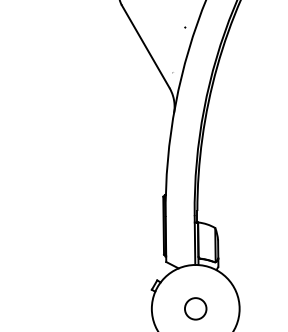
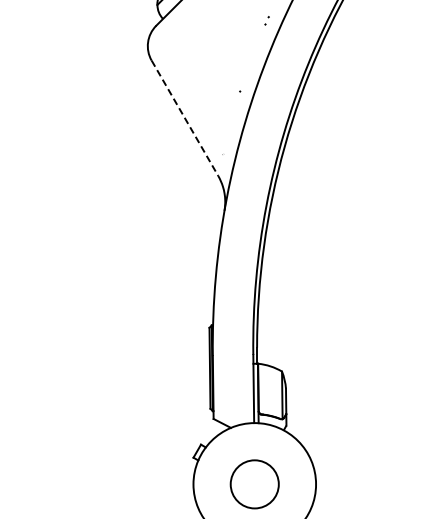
line: (145, 46) -> (184, 118), solid -> dashed
circle: (195, 308) -> (254, 484), size x1.6

